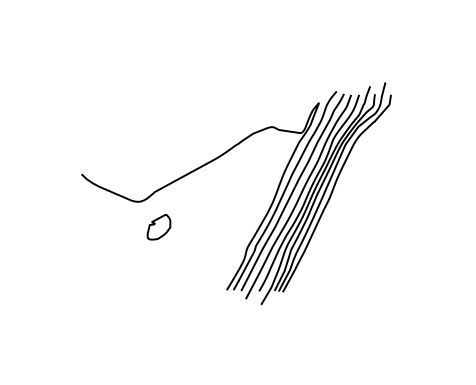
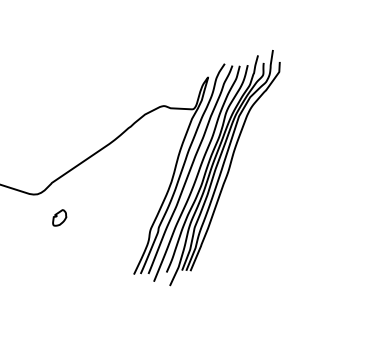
part: (158, 226) -> (58, 217), size x0.6

